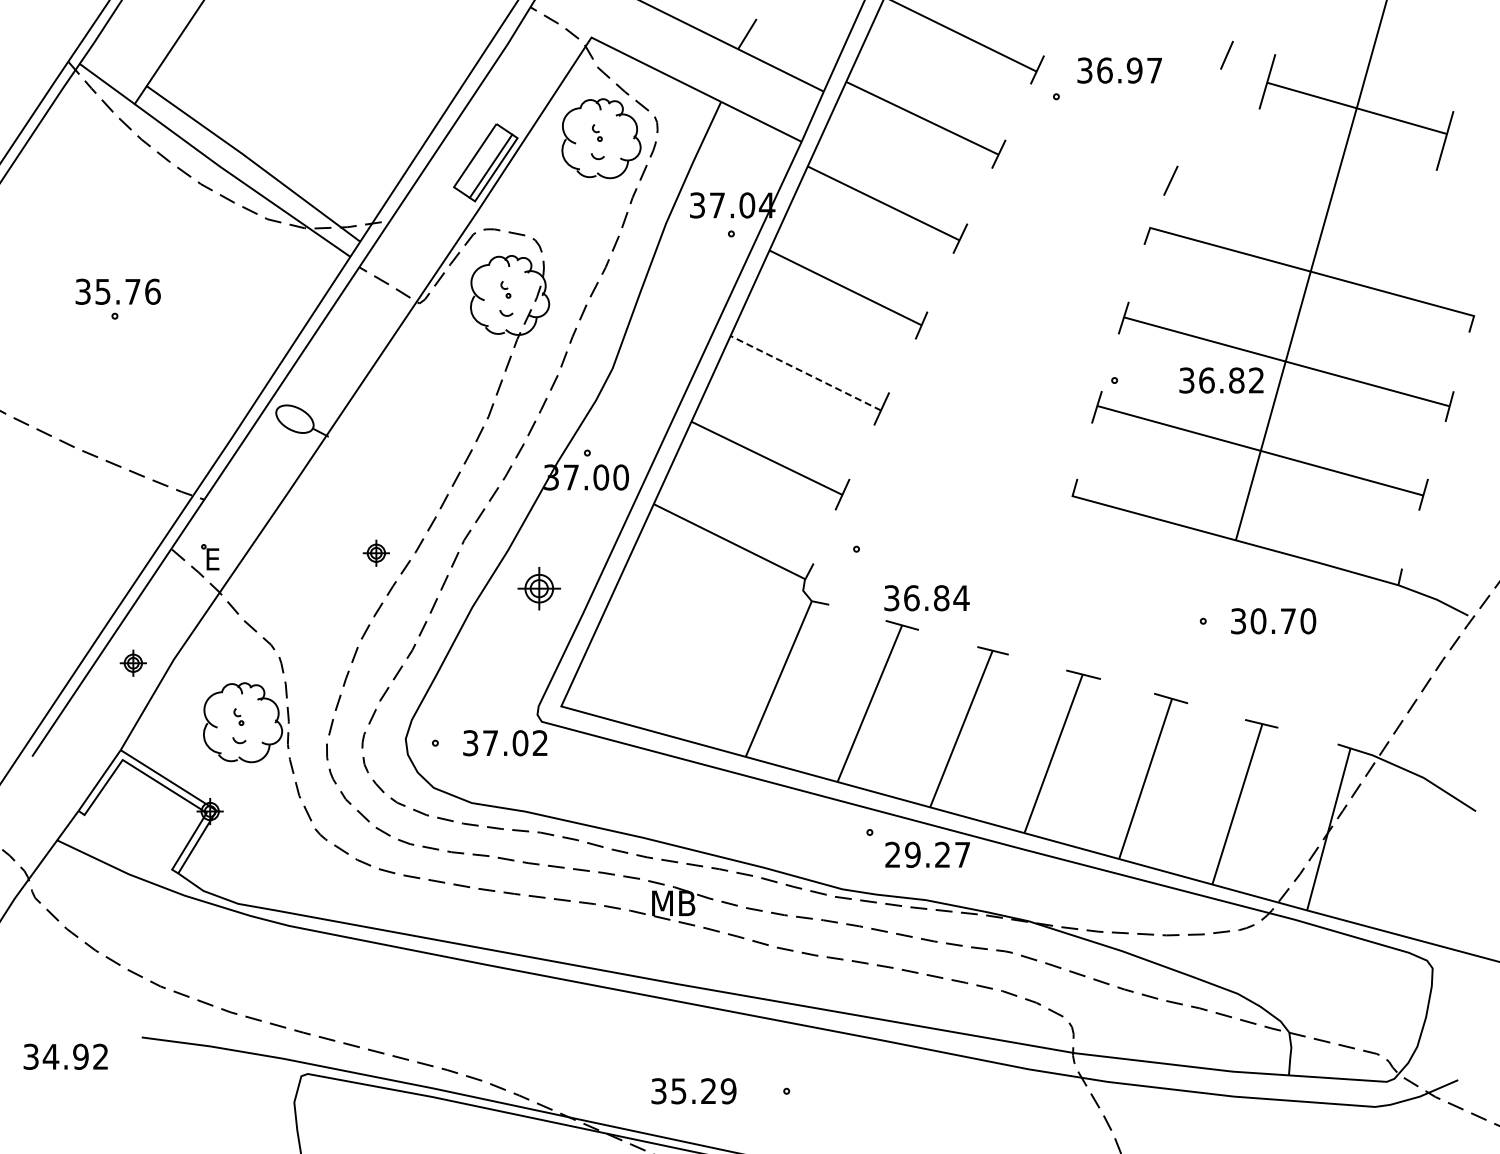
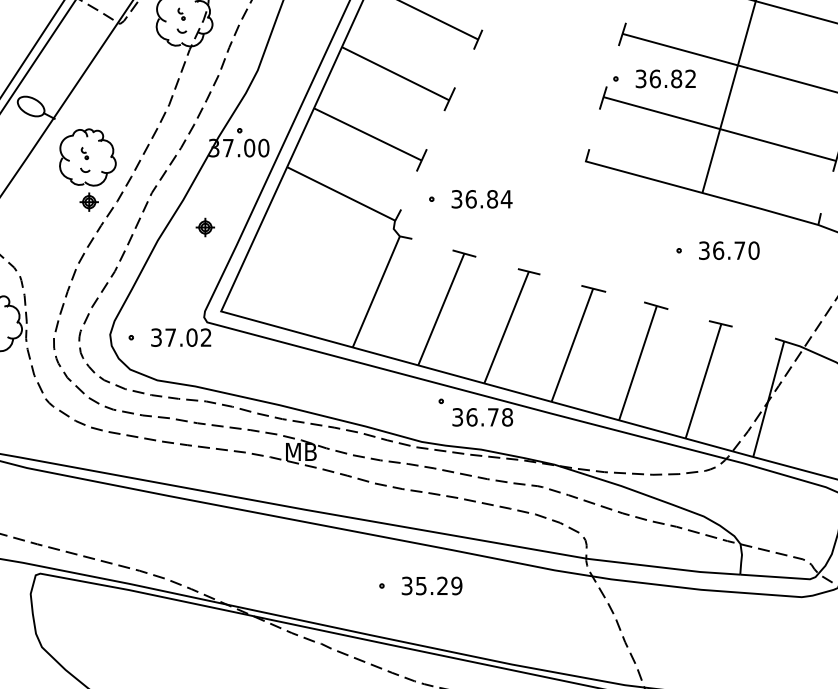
line: (805, 373) -> (395, 73), dashed -> solid
text: (1221, 380) -> (665, 78), moved
part: (374, 490) -> (87, 157), added
part: (538, 588) -> (204, 227), size x0.62
text: (926, 598) -> (481, 199), moved
text: (1258, 621) -> (718, 250), 30.70 -> 36.70
text: (927, 854) -> (482, 417), 29.27 -> 36.78
text: (693, 1091) -> (431, 586), moved

